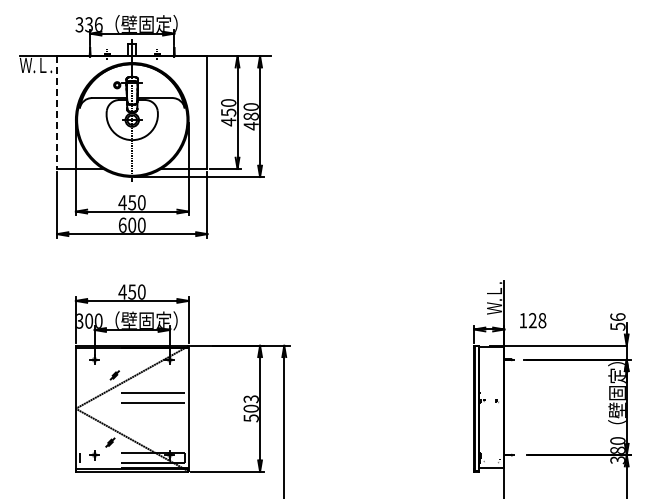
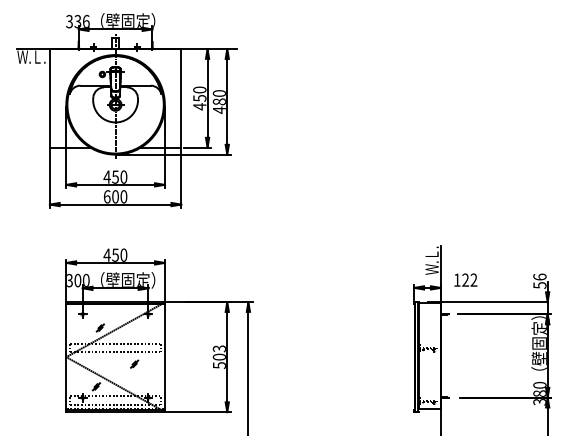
line: (57, 113) -> (50, 99), dashed -> solid
text: (542, 320) -> (474, 280), 128 -> 122
part: (153, 416) -> (134, 363), added

